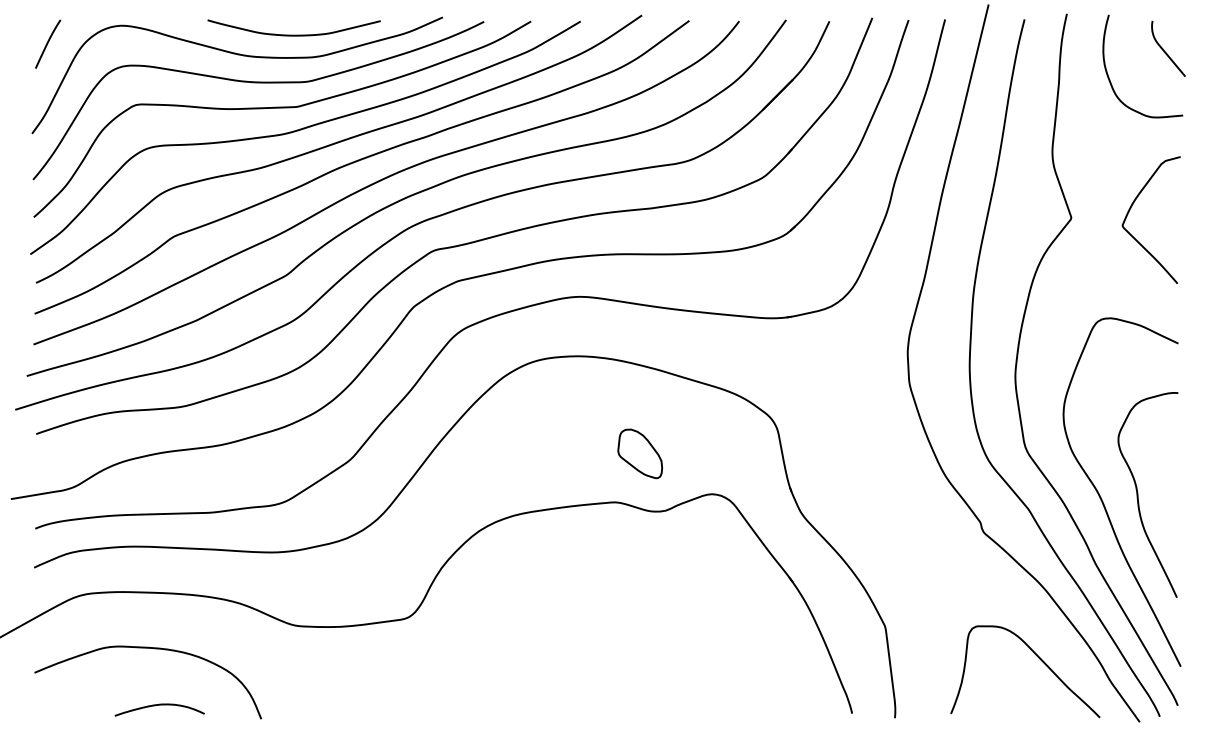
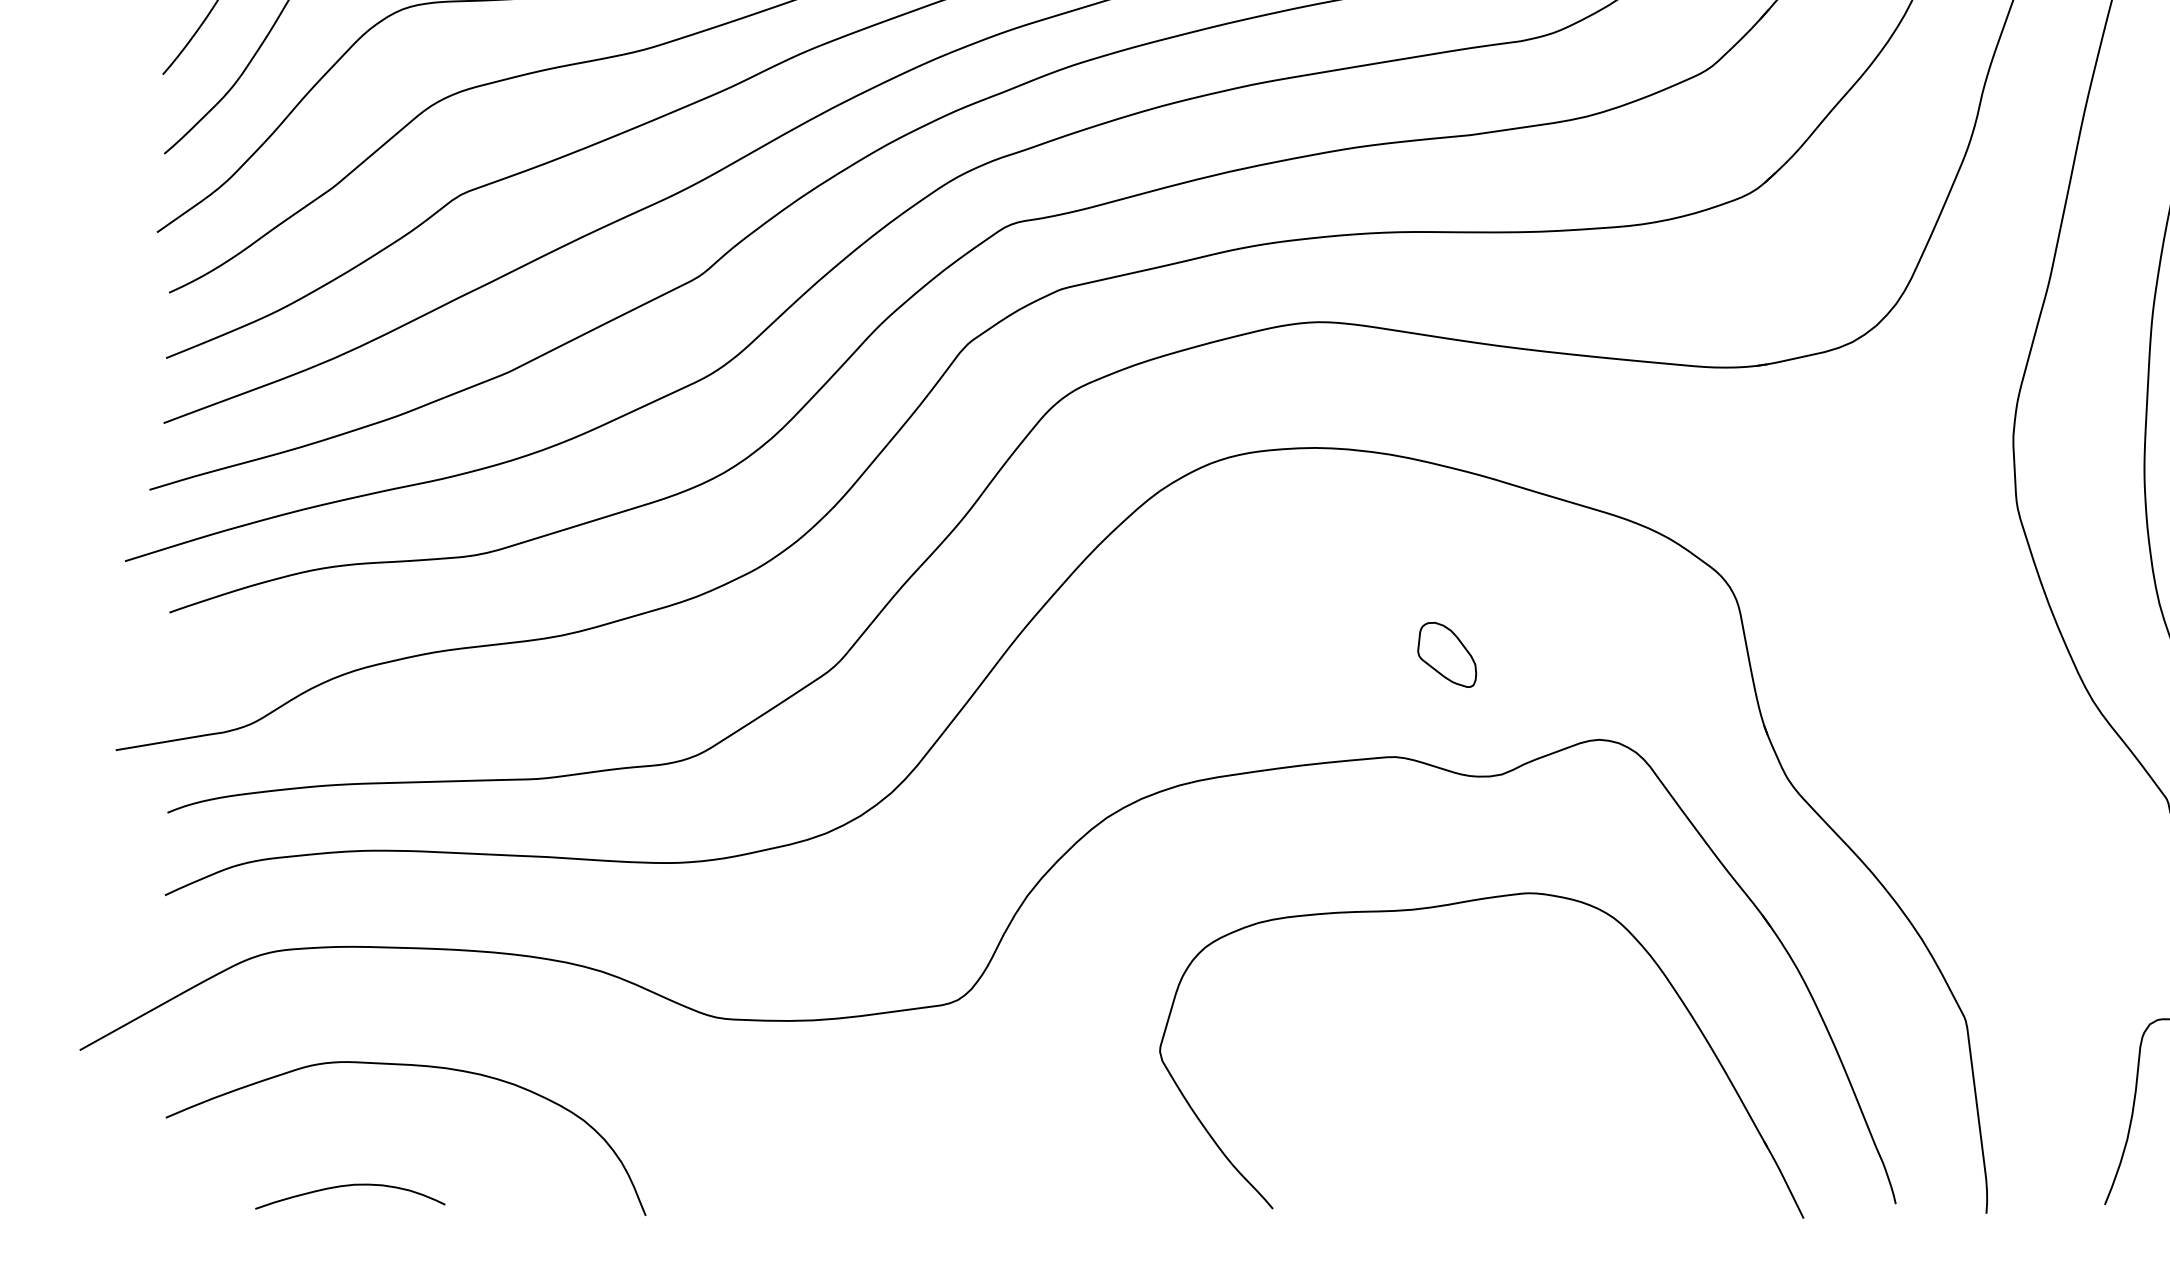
part: (639, 454) -> (1445, 655), size x0.62
part: (640, 573) -> (1447, 907), added
curve: (159, 705) -> (349, 1186), moved

